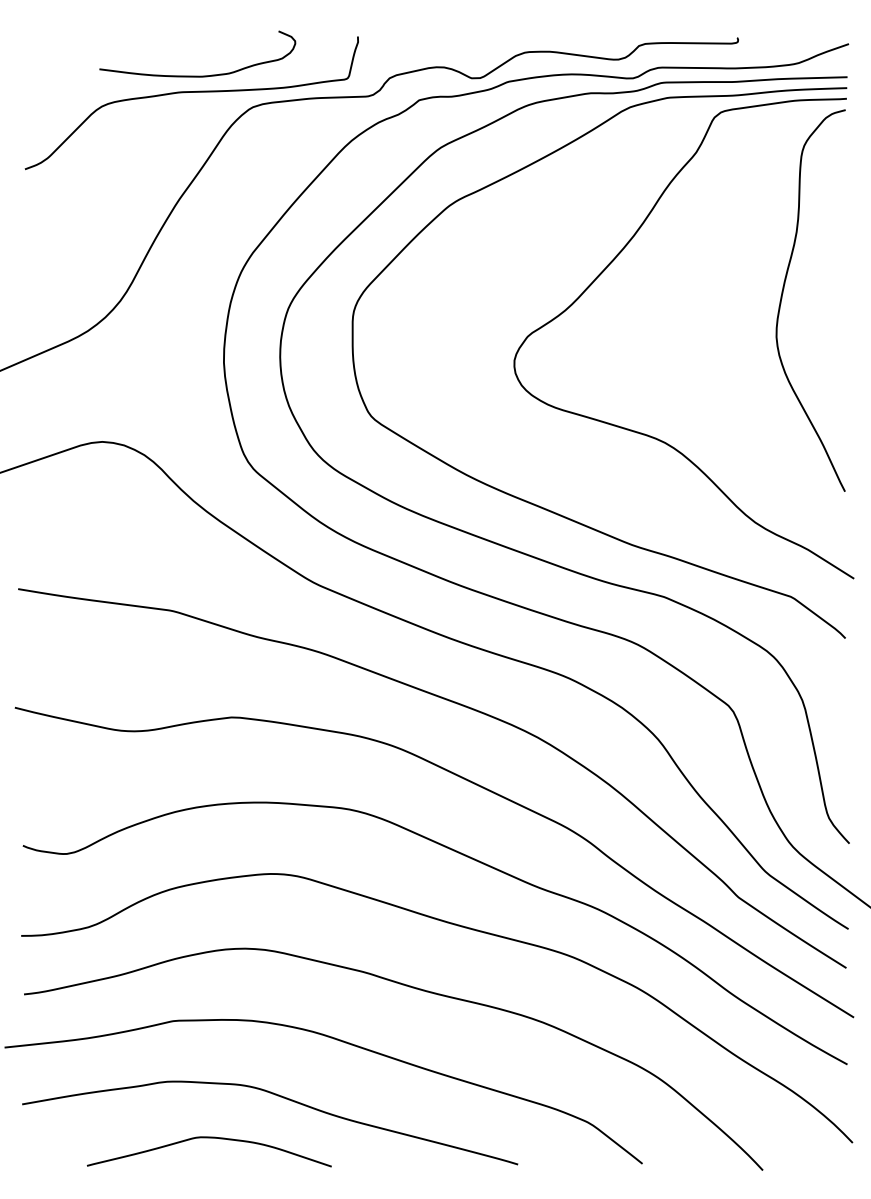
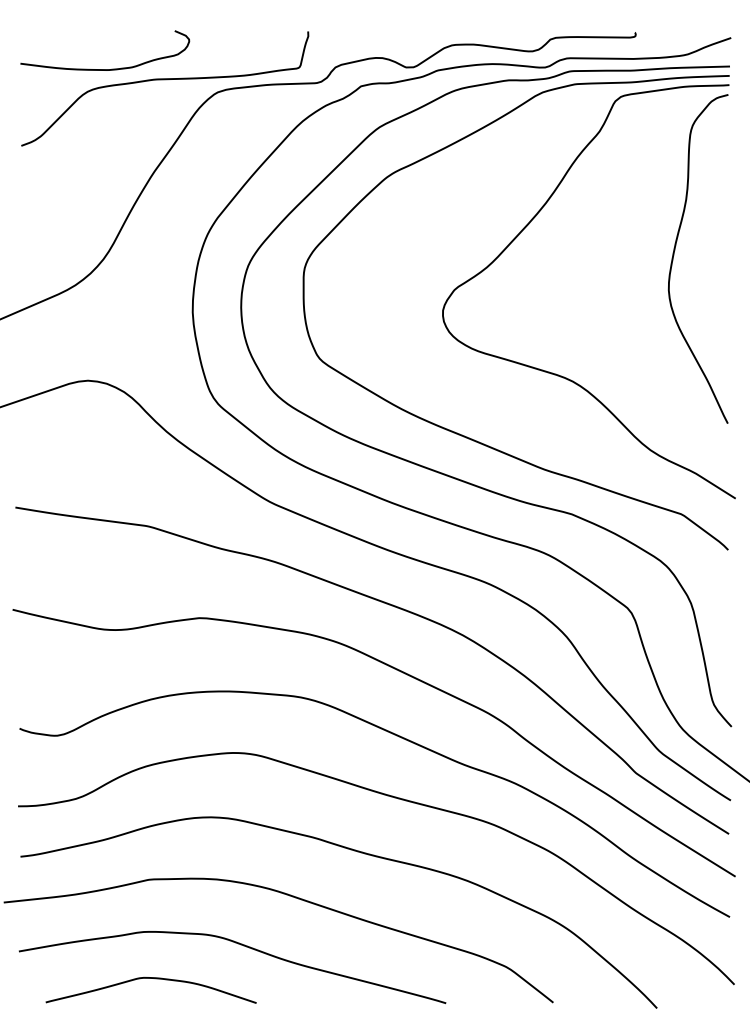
curve: (205, 74) -> (111, 68), moved
curve: (208, 1138) -> (150, 978), moved

